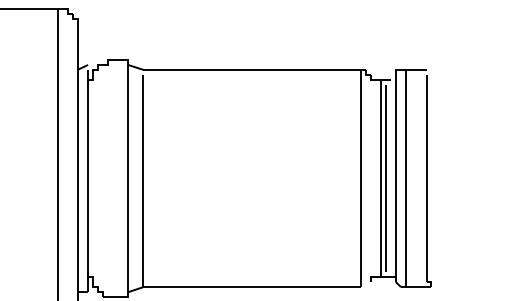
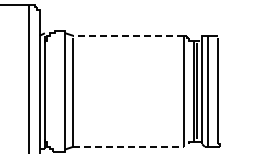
line: (251, 69) -> (128, 35), solid -> dashed
line: (253, 286) -> (129, 146), solid -> dashed

